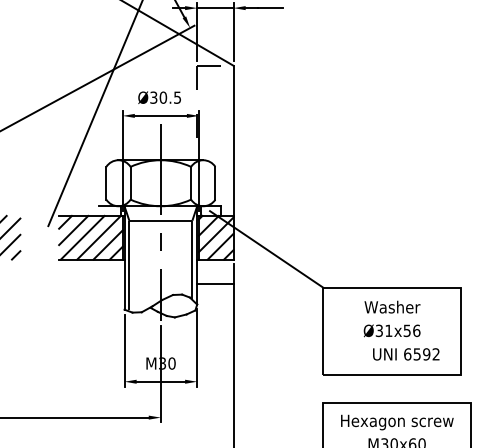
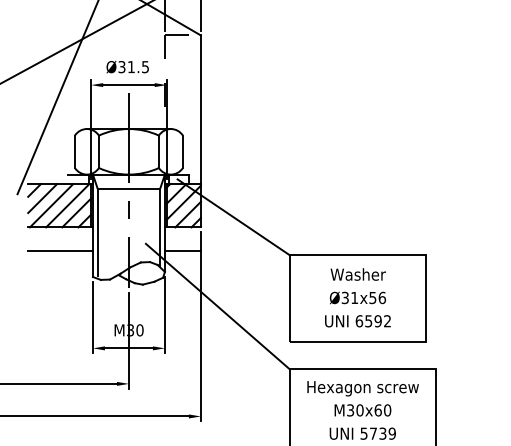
text: (163, 98) -> (131, 67), Ø30.5 -> Ø31.5
line: (91, 283) -> (60, 251), added
line: (250, 339) -> (217, 306), added
text: (405, 354) -> (357, 321), moved

